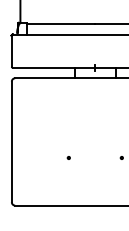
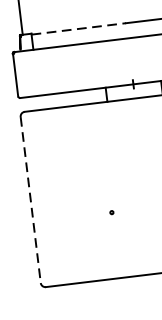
line: (61, 23) -> (79, 28), solid -> dashed
line: (11, 142) -> (30, 200), solid -> dashed

